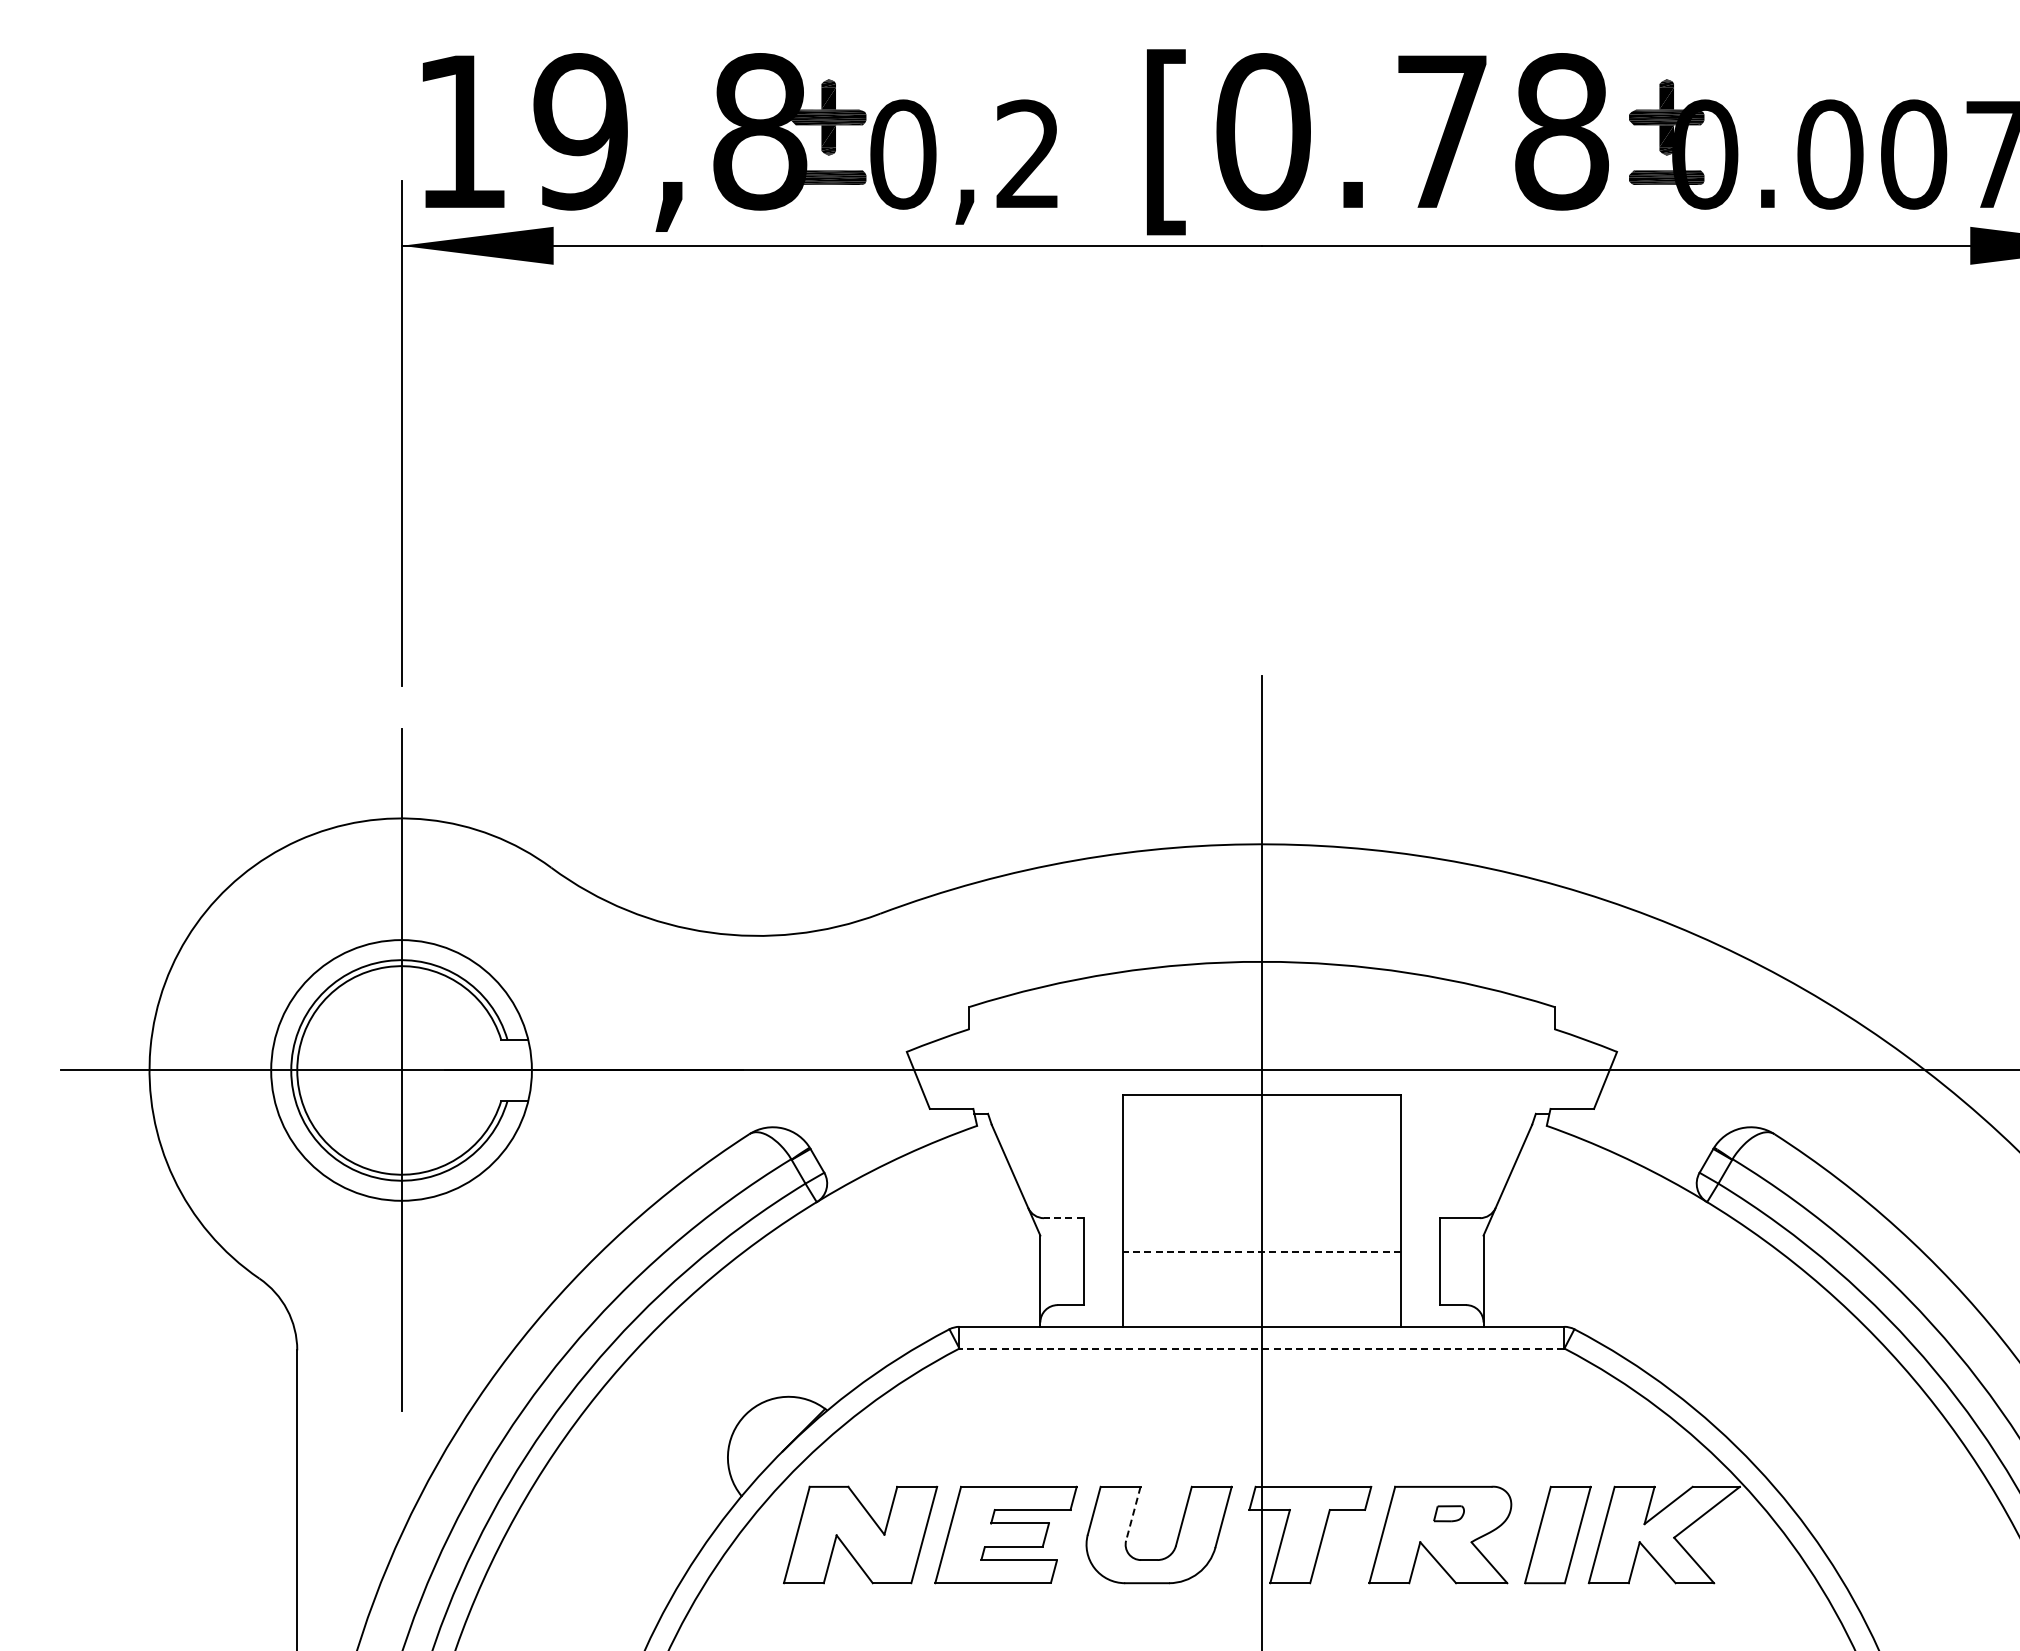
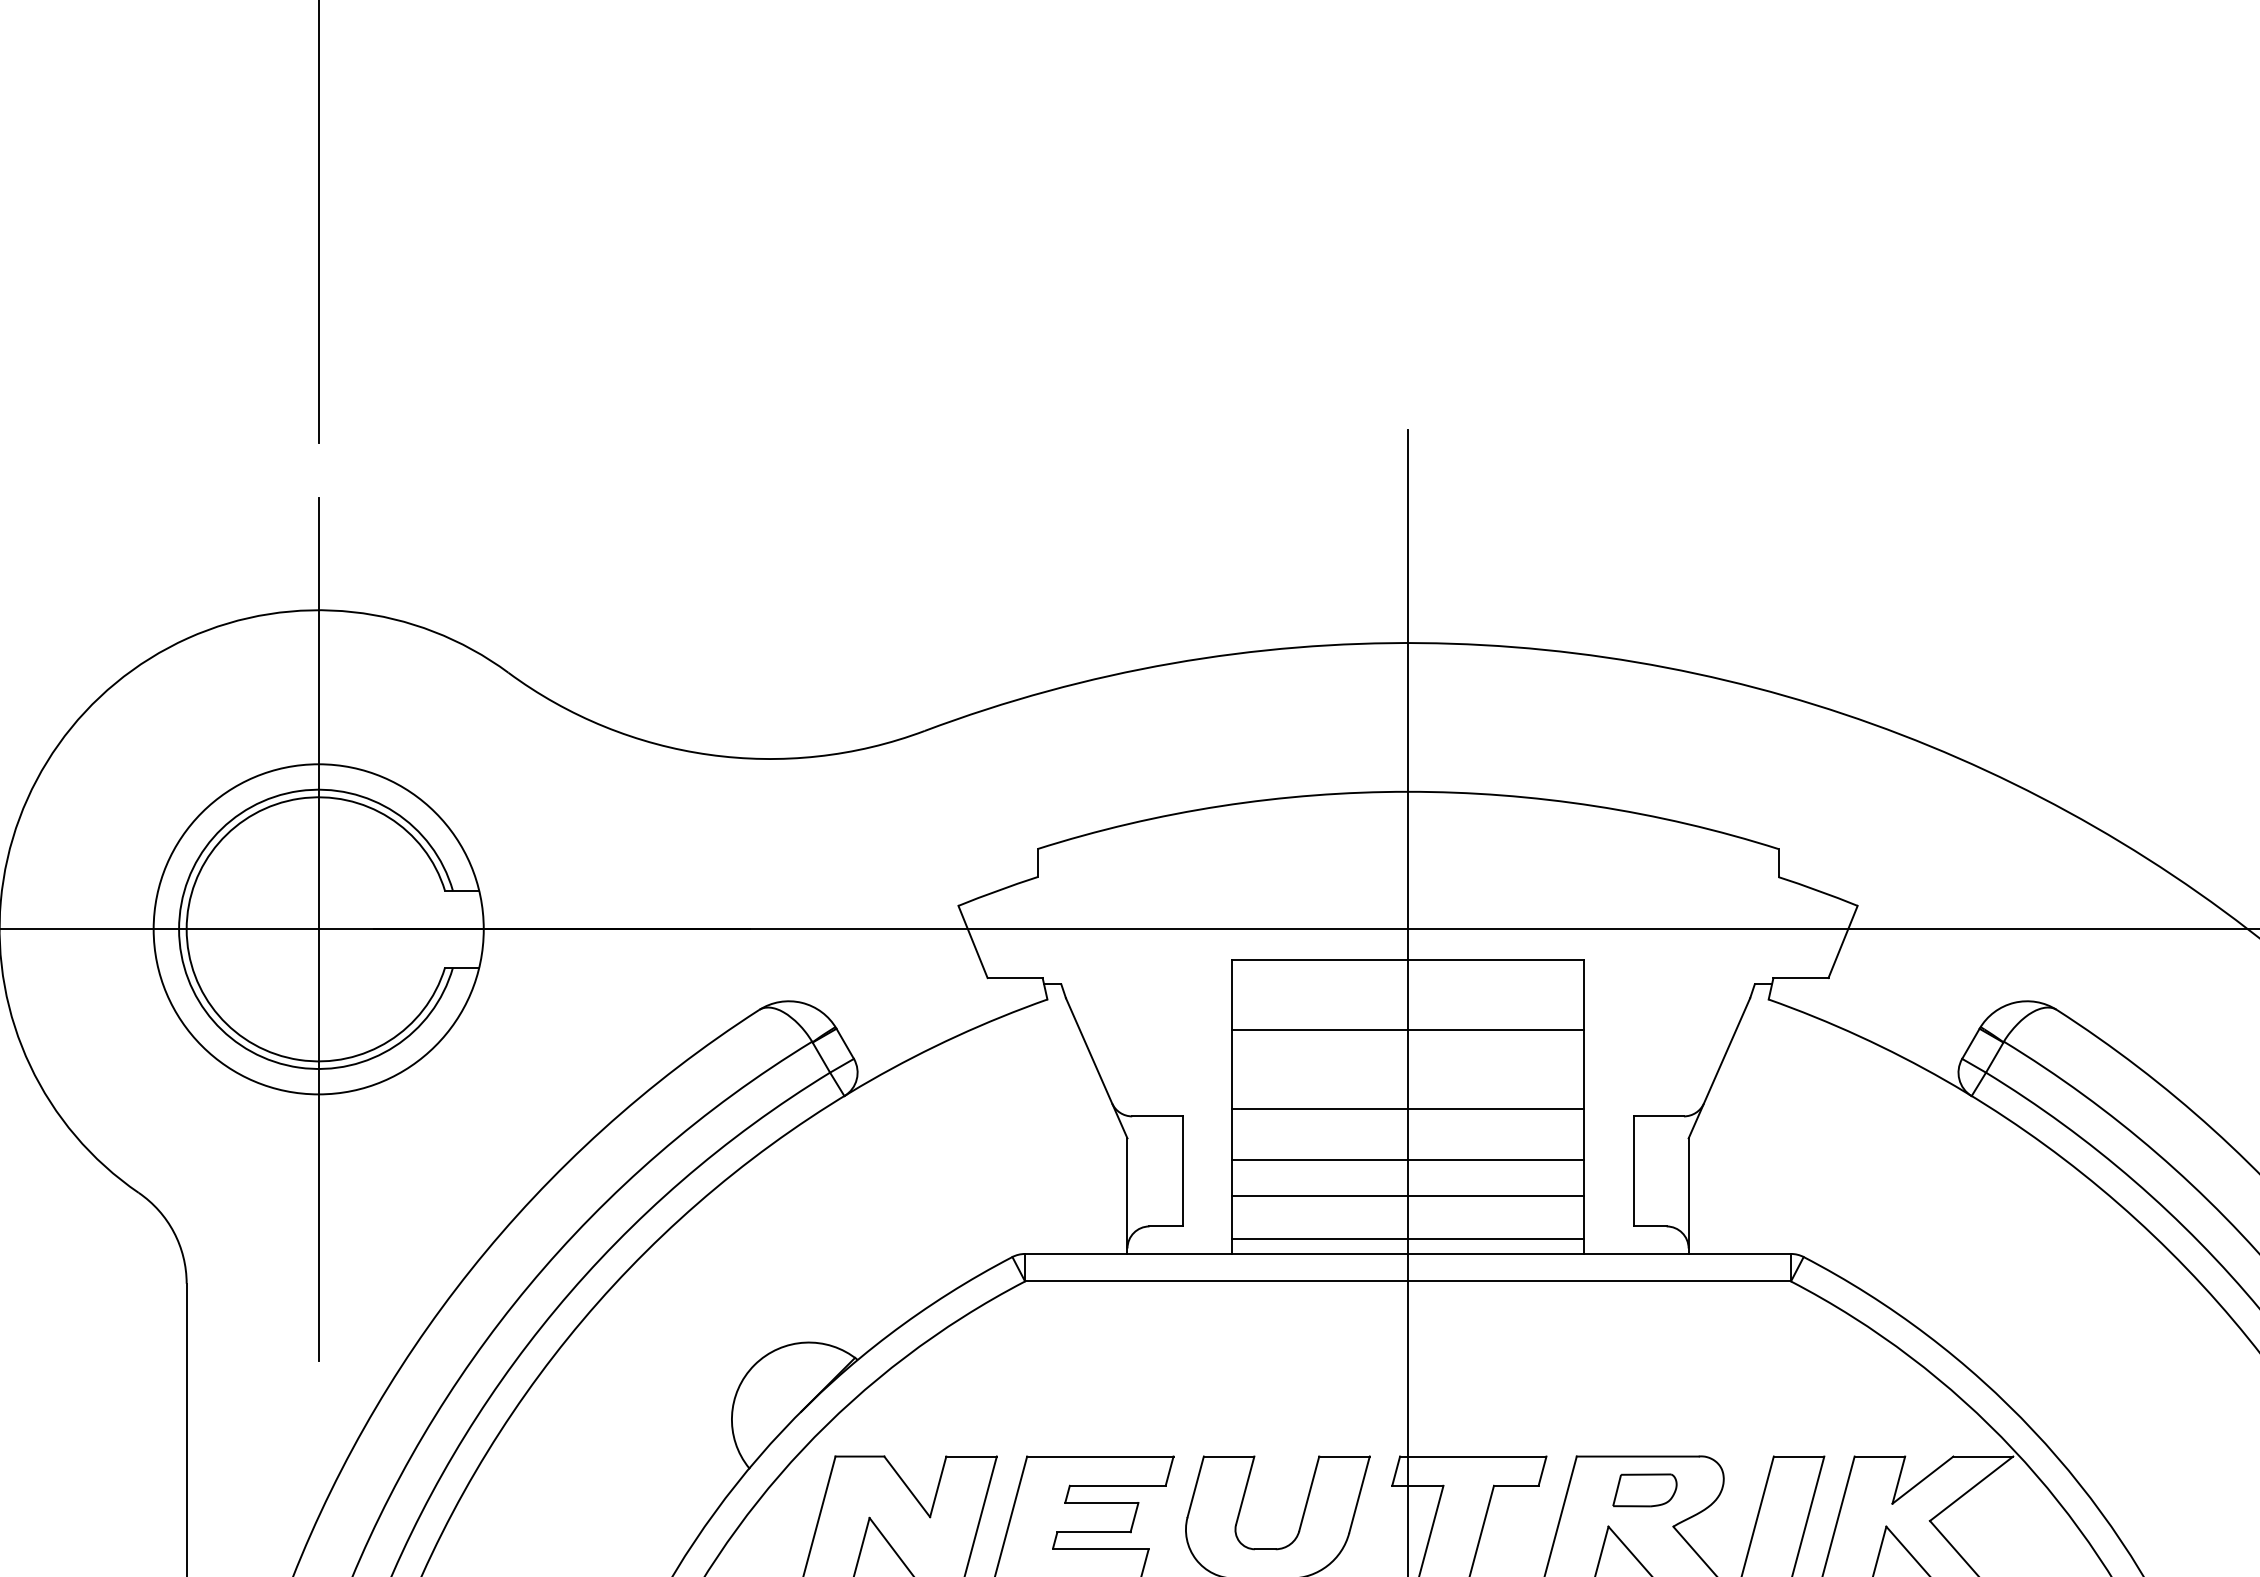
line: (1261, 1150) -> (1407, 1030), added
line: (1261, 1212) -> (1407, 1109), added
line: (1063, 1218) -> (1156, 1116), dashed -> solid
line: (1261, 1252) -> (1407, 1159), dashed -> solid
line: (1261, 1280) -> (1407, 1195), added
line: (1261, 1315) -> (1407, 1239), added
line: (1261, 1348) -> (1407, 1281), dashed -> solid
line: (1133, 1513) -> (1245, 1490), dashed -> solid
part: (1448, 1513) -> (1644, 1490), size x1.67

